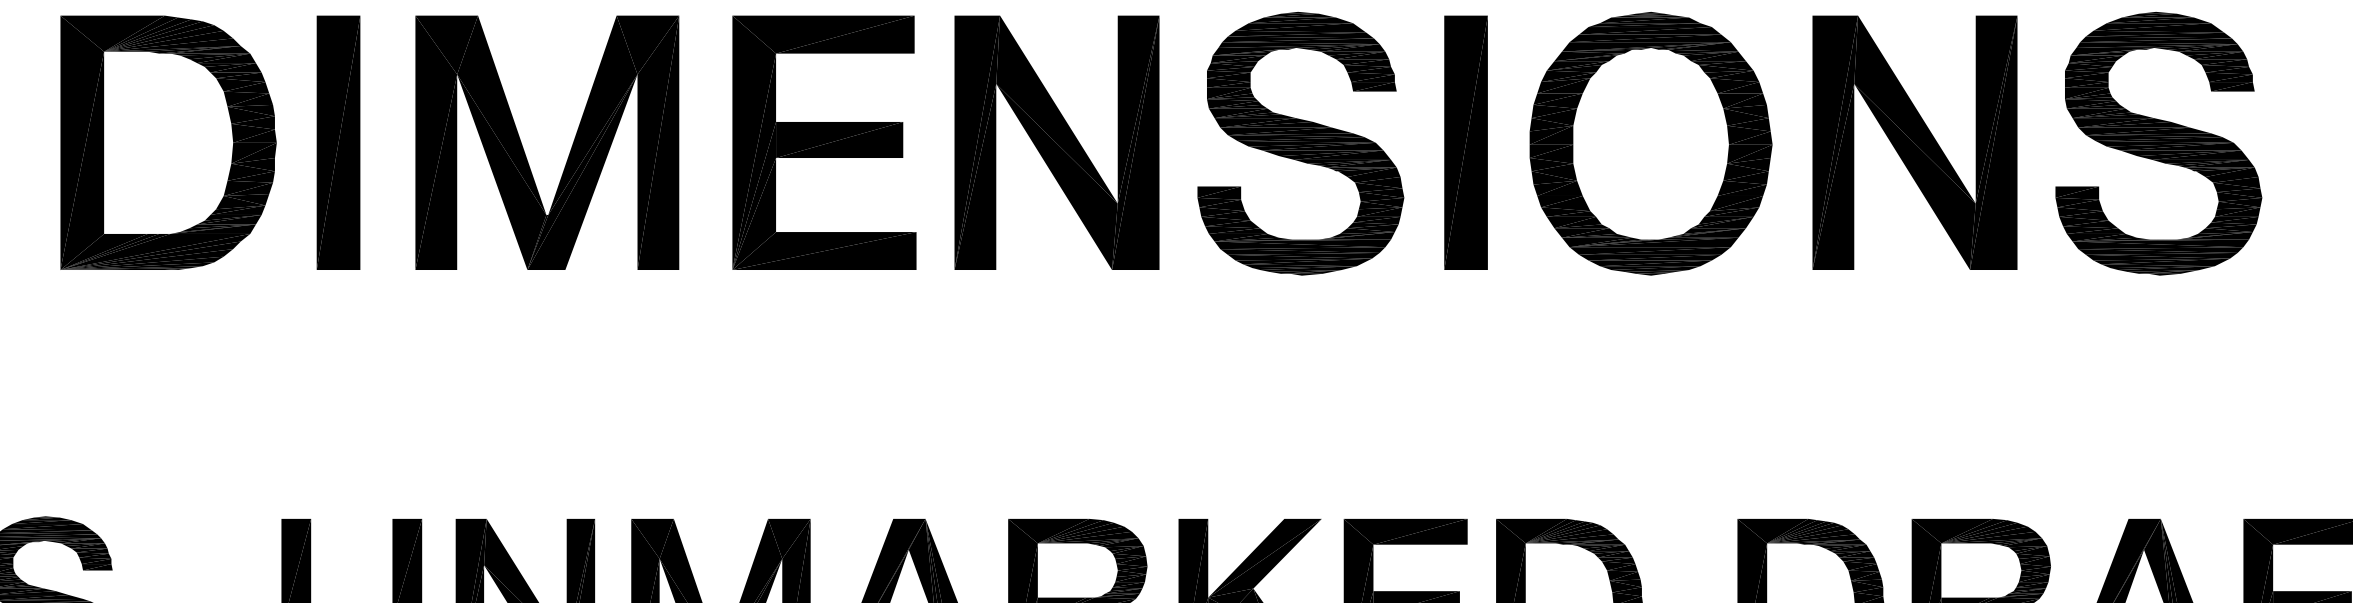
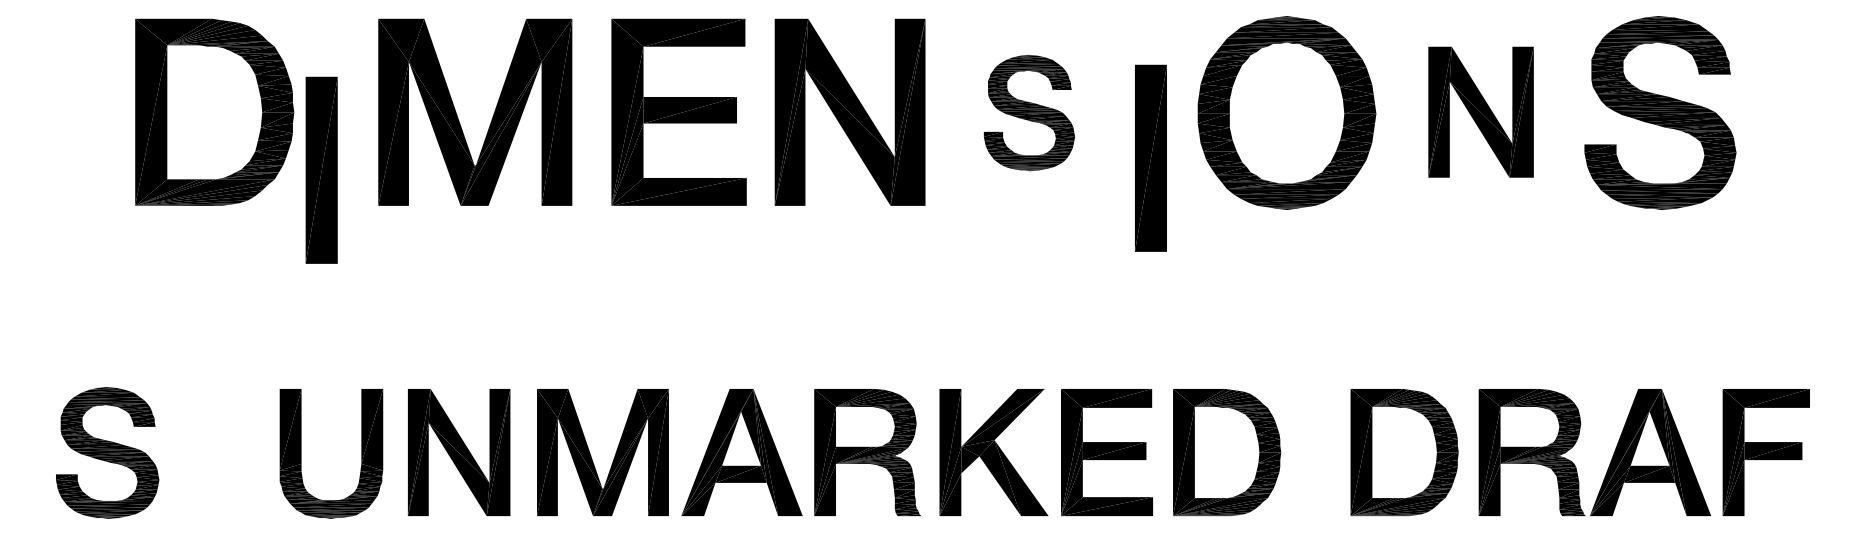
part: (168, 141) -> (214, 111), moved
part: (338, 141) -> (321, 169), moved
part: (1465, 141) -> (1150, 157), moved
part: (1914, 141) -> (1480, 111), size x0.7
part: (1300, 143) -> (1029, 112), size x0.6

